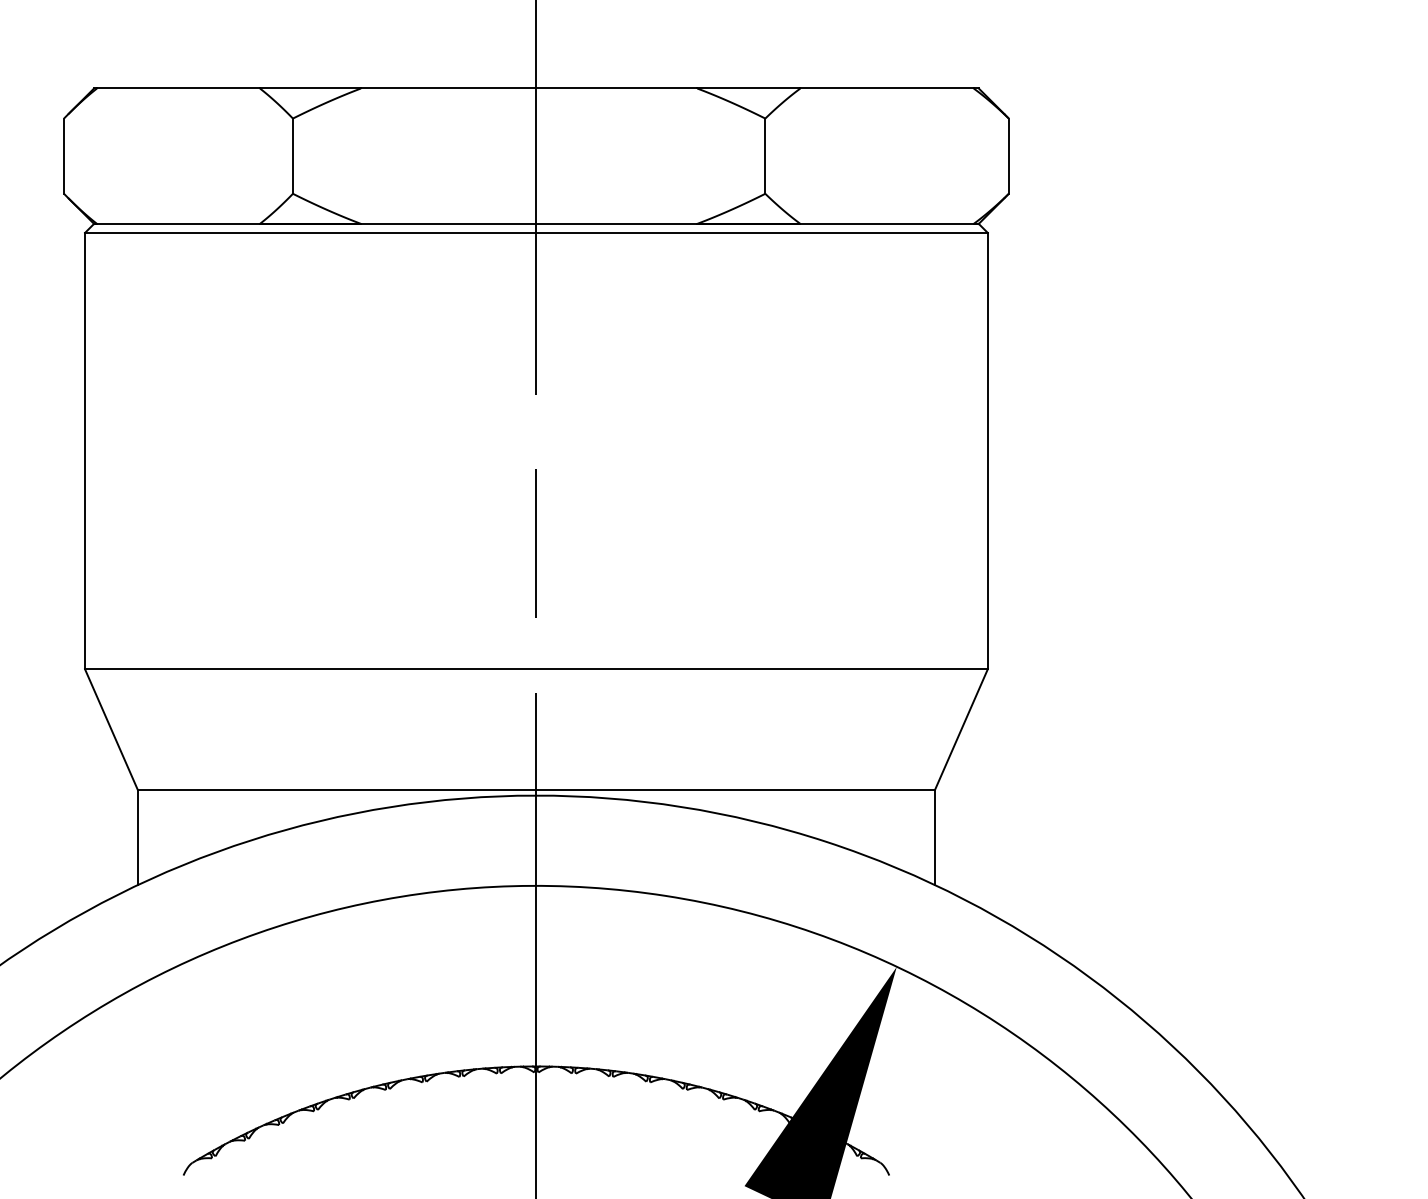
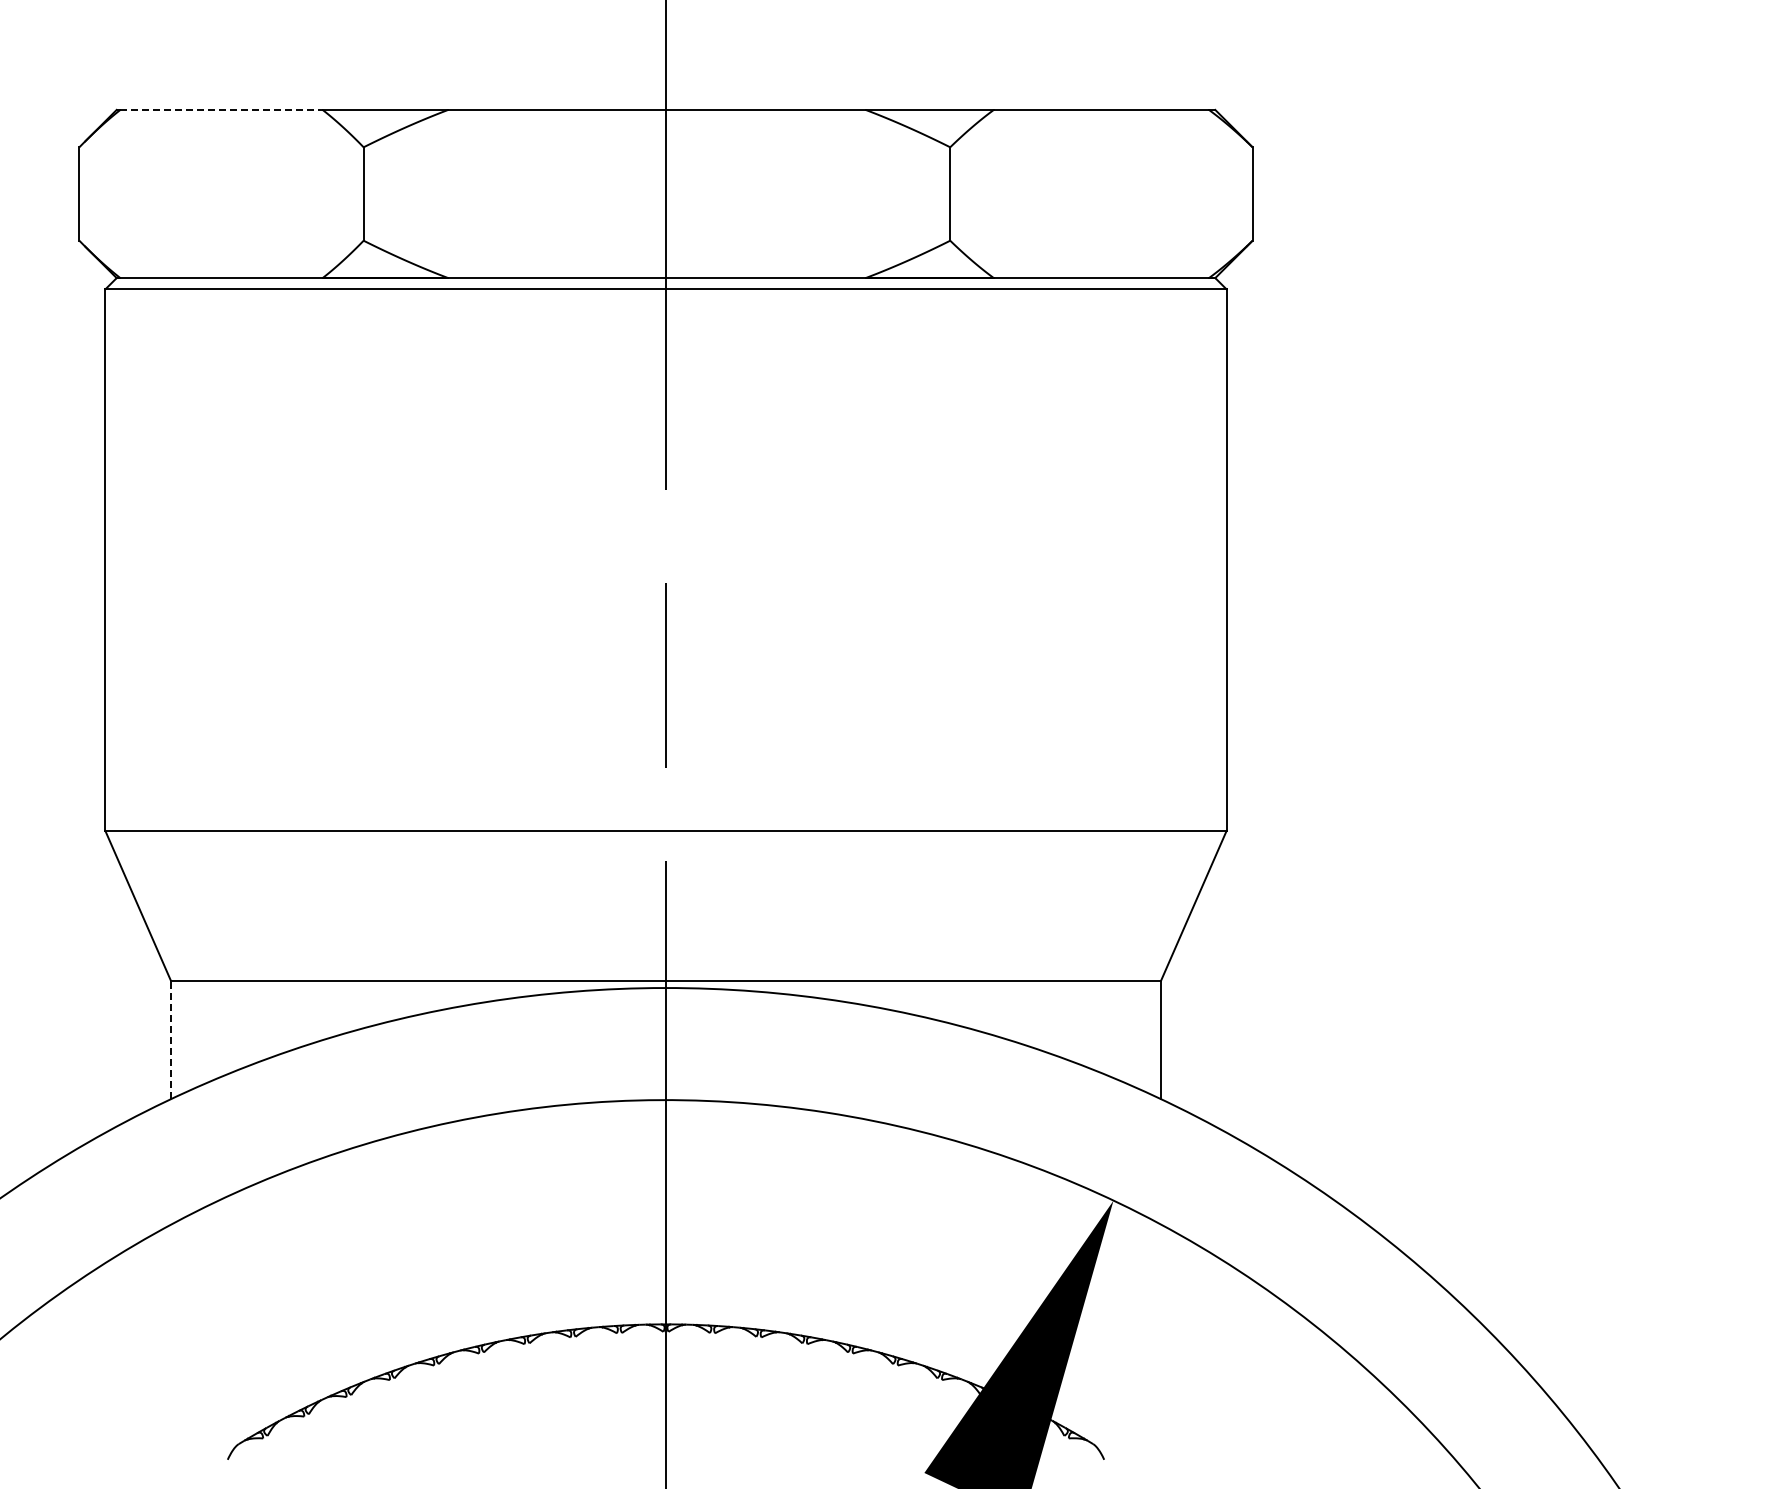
line: (179, 88) -> (222, 109), solid -> dashed
line: (137, 837) -> (170, 1039), solid -> dashed

